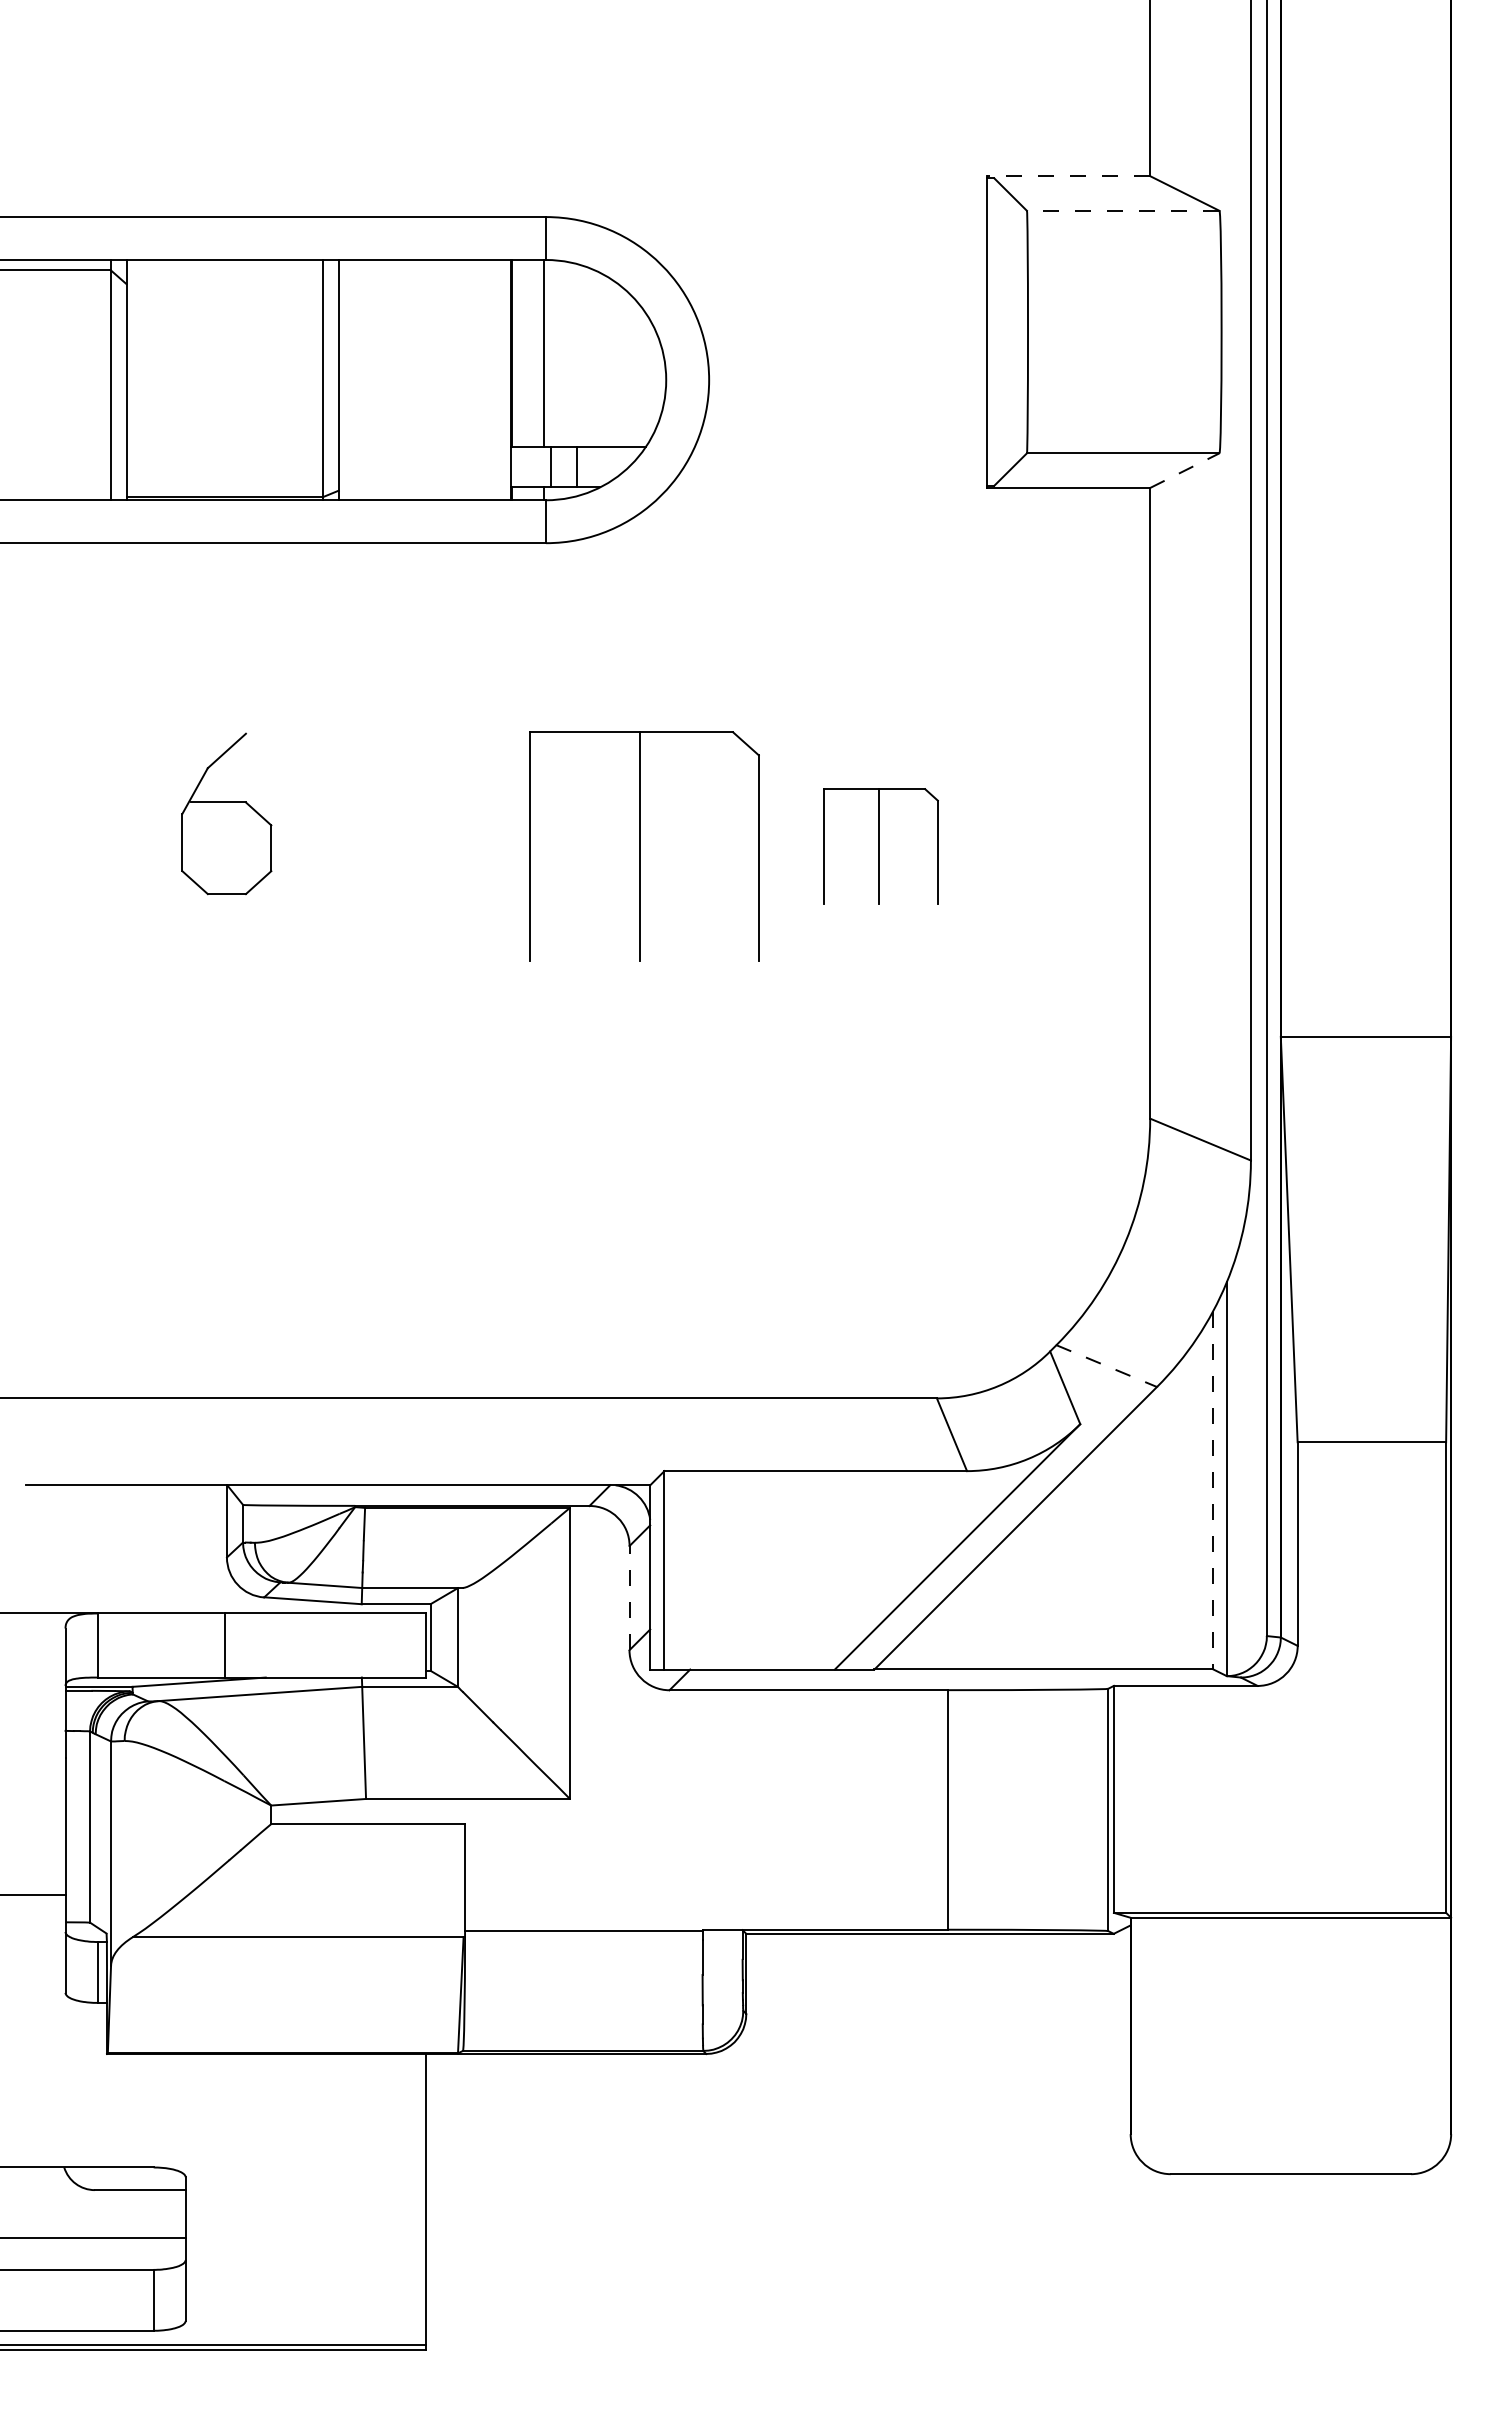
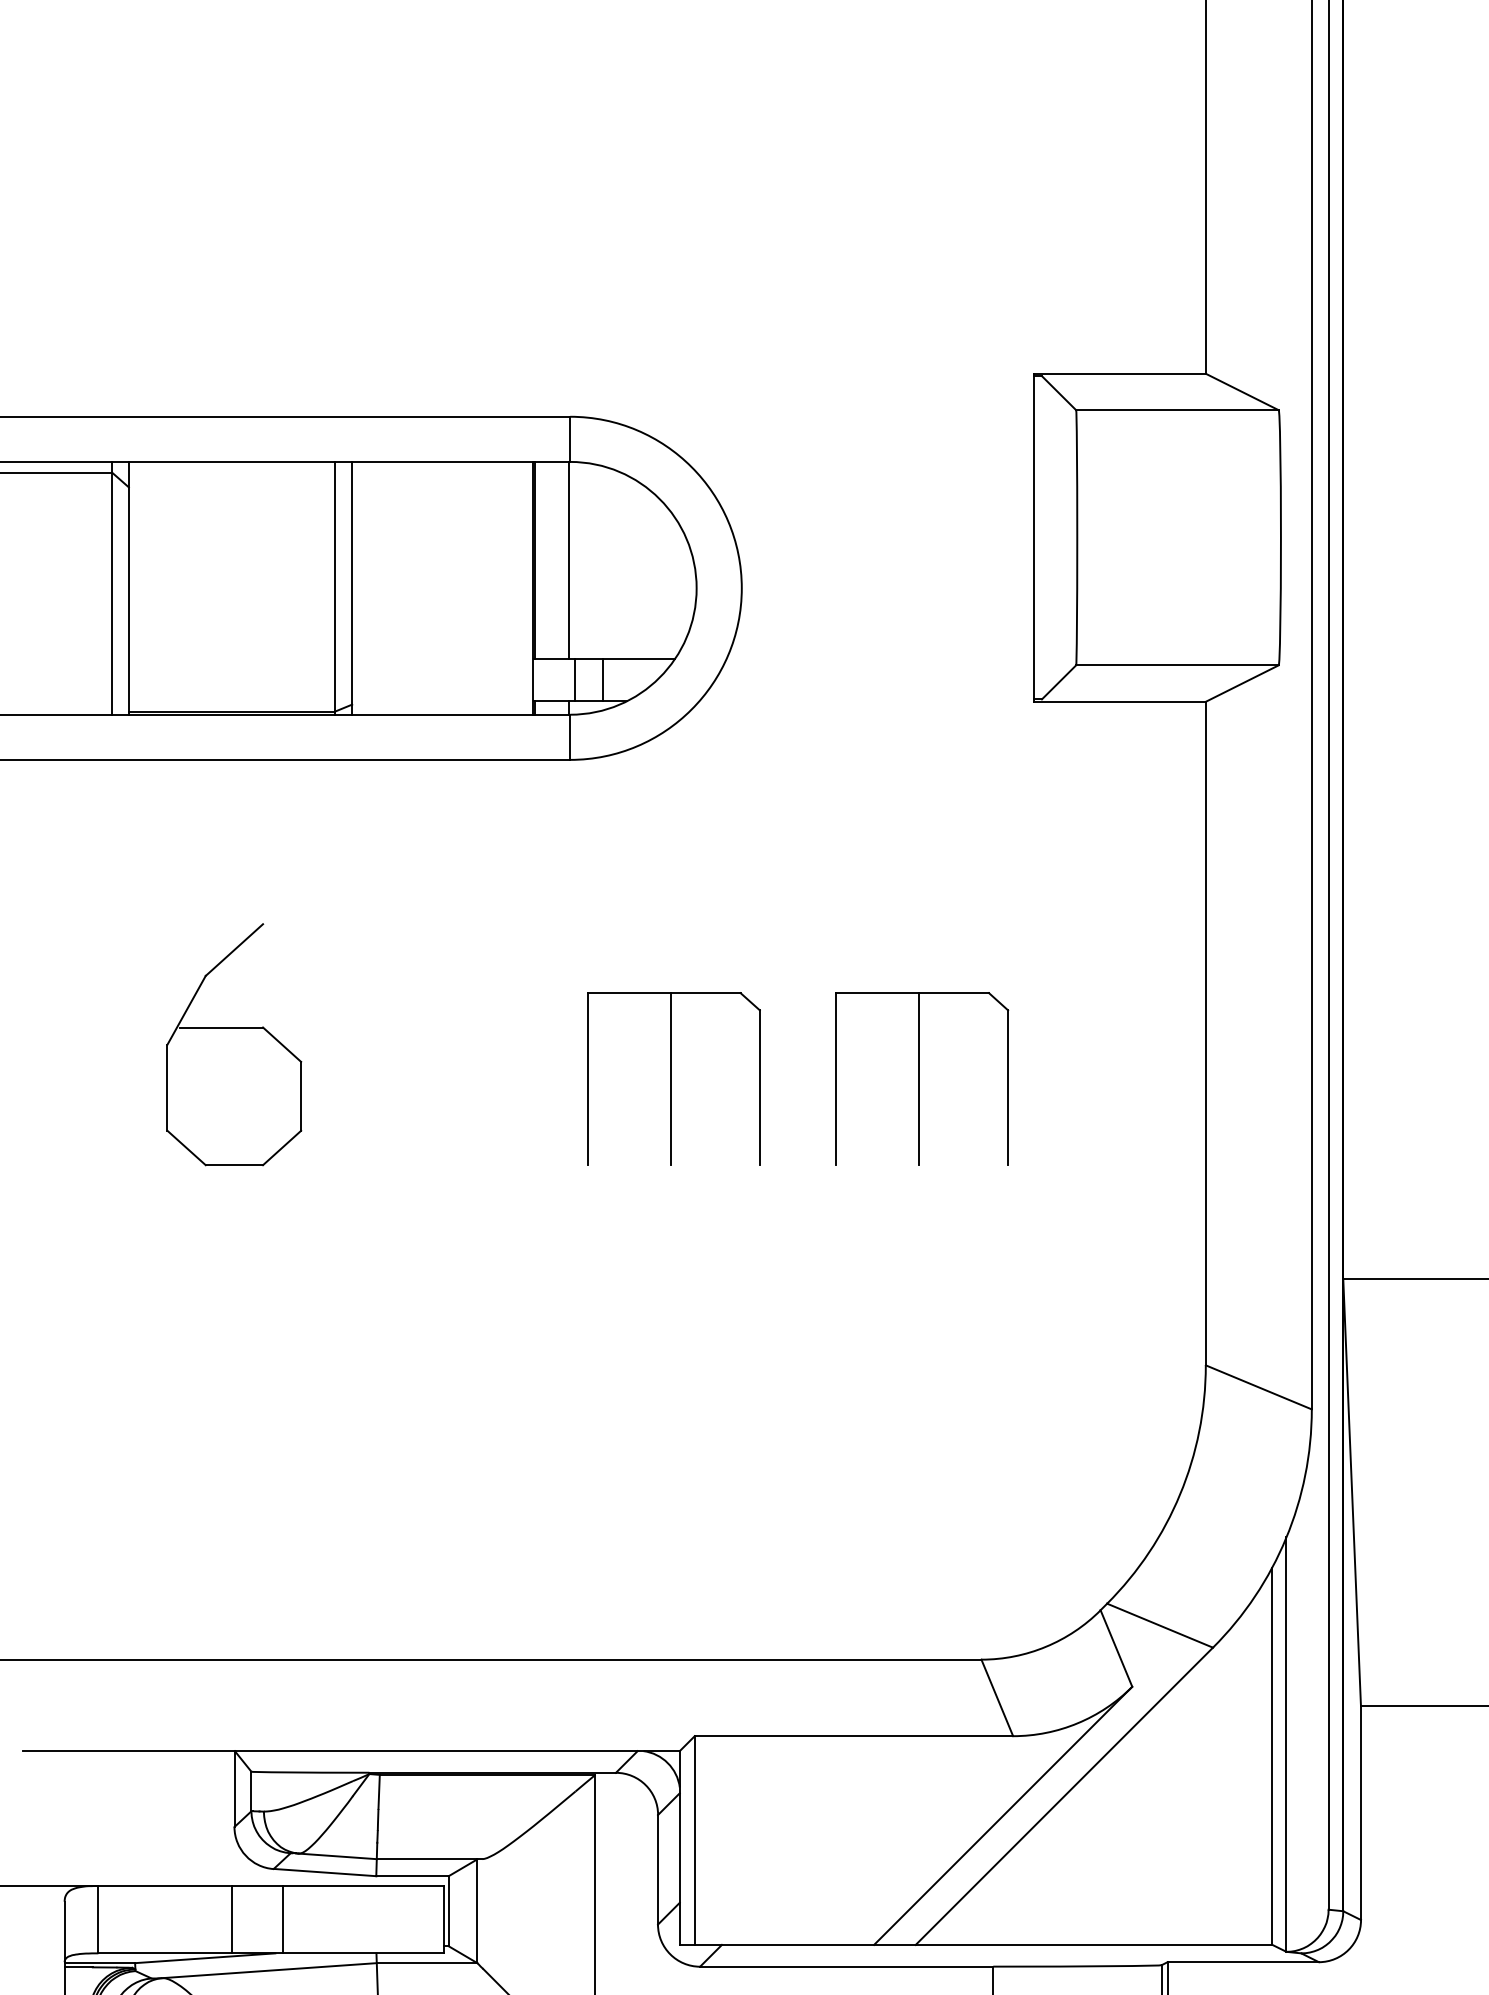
line: (1068, 176) -> (1119, 374), dashed -> solid
line: (1122, 210) -> (1176, 409), dashed -> solid
line: (1184, 470) -> (1241, 683), dashed -> solid
part: (226, 813) -> (234, 1044), size x1.43
part: (644, 845) -> (673, 1077), size x0.71
part: (880, 845) -> (922, 1077), size x1.43
line: (1107, 1366) -> (1160, 1626), dashed -> solid
line: (1212, 1490) -> (1271, 1756), dashed -> solid
line: (629, 1597) -> (658, 1869), dashed -> solid
line: (272, 1645) -> (282, 1919), added

